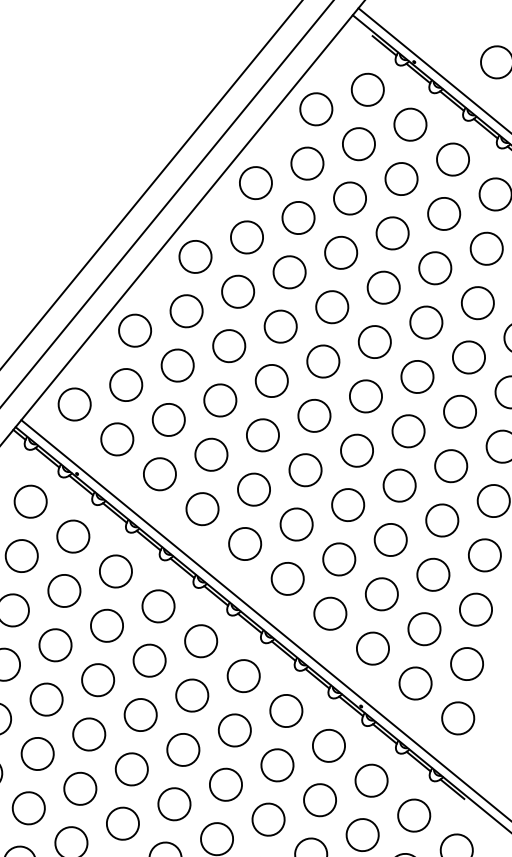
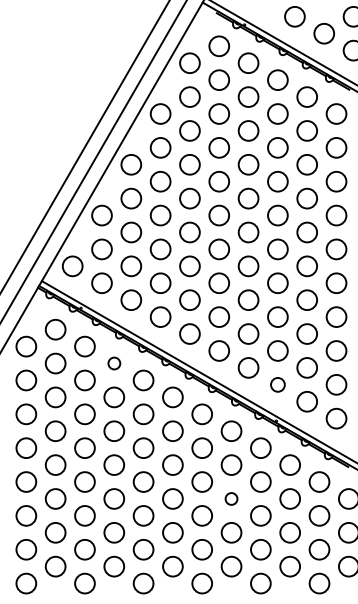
circle: (116, 571) -> (114, 363), size x0.6
circle: (372, 648) -> (277, 384), size x0.7
circle: (268, 818) -> (231, 498), size x0.6

